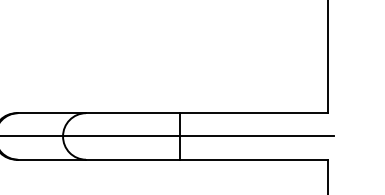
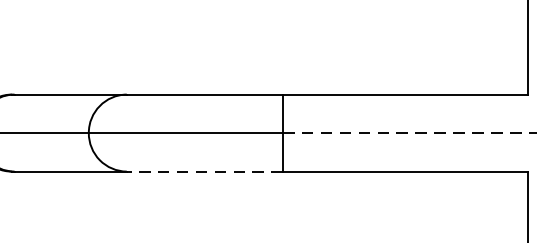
line: (257, 136) -> (410, 133), solid -> dashed
line: (132, 159) -> (203, 171), solid -> dashed

